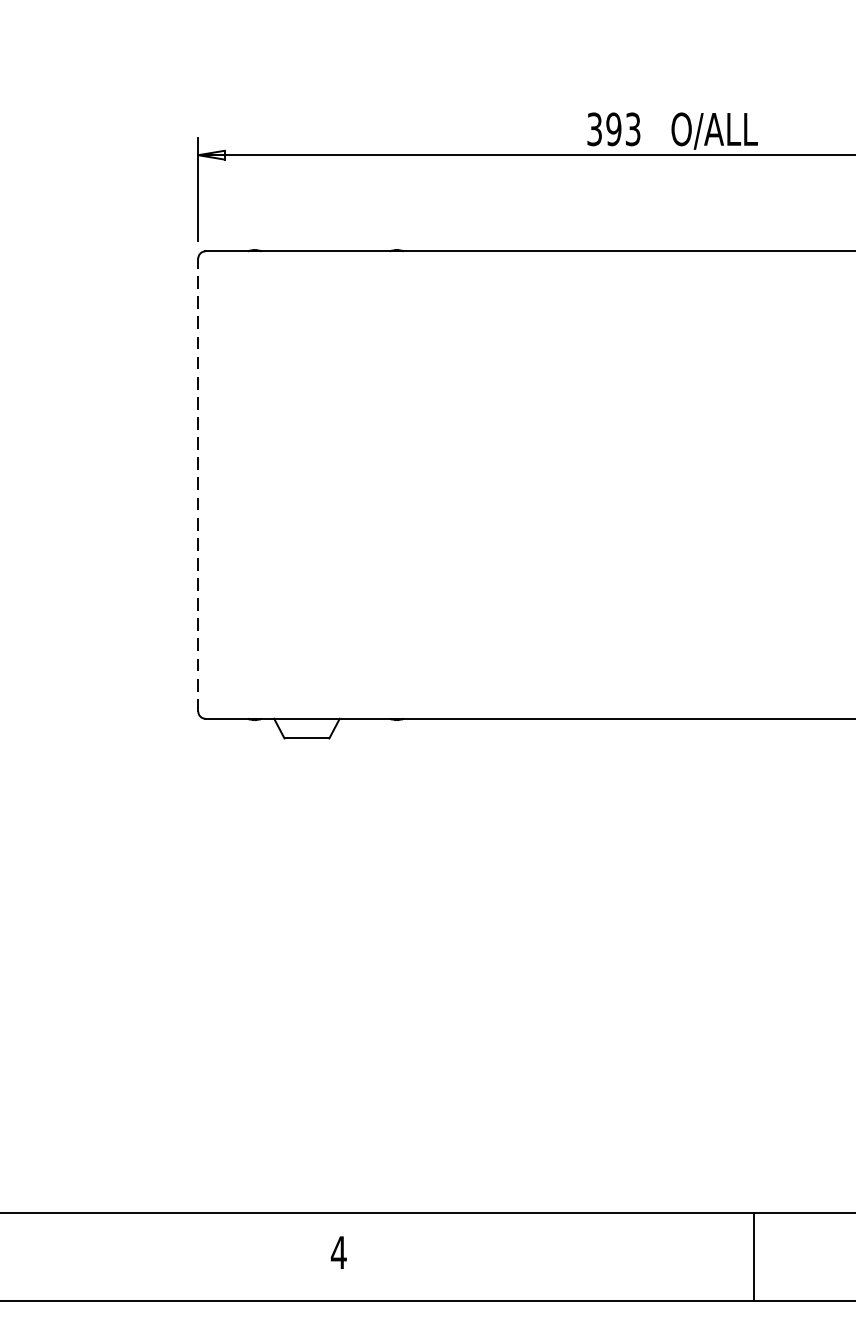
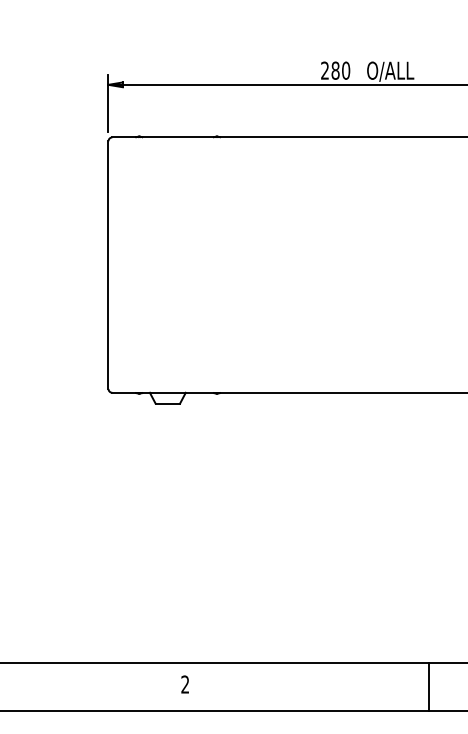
text: (613, 128) -> (335, 70), 393 -> 280
line: (198, 485) -> (108, 265), dashed -> solid
text: (339, 1252) -> (185, 684), 4 -> 2
line: (754, 1256) -> (429, 686), moved

